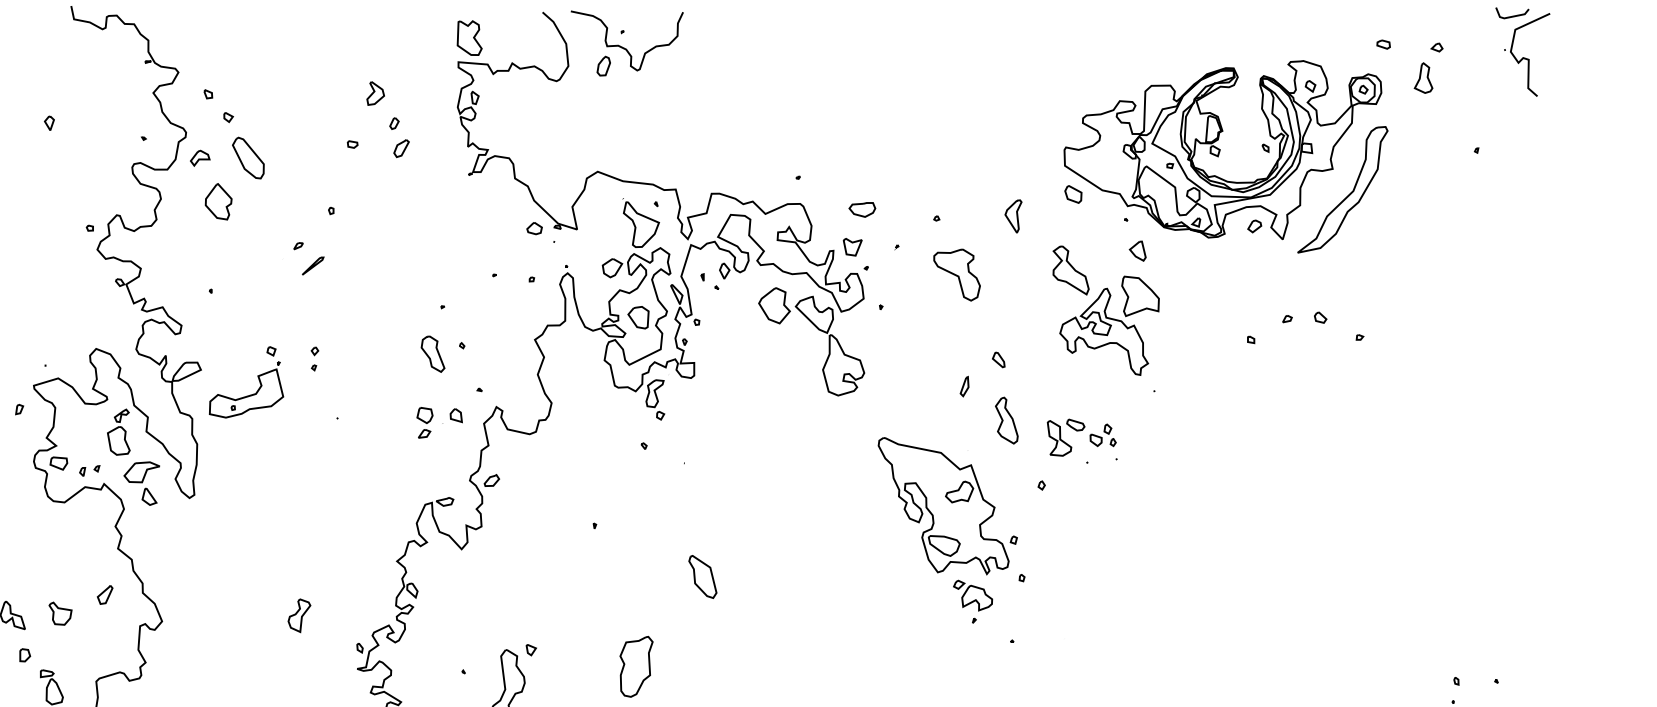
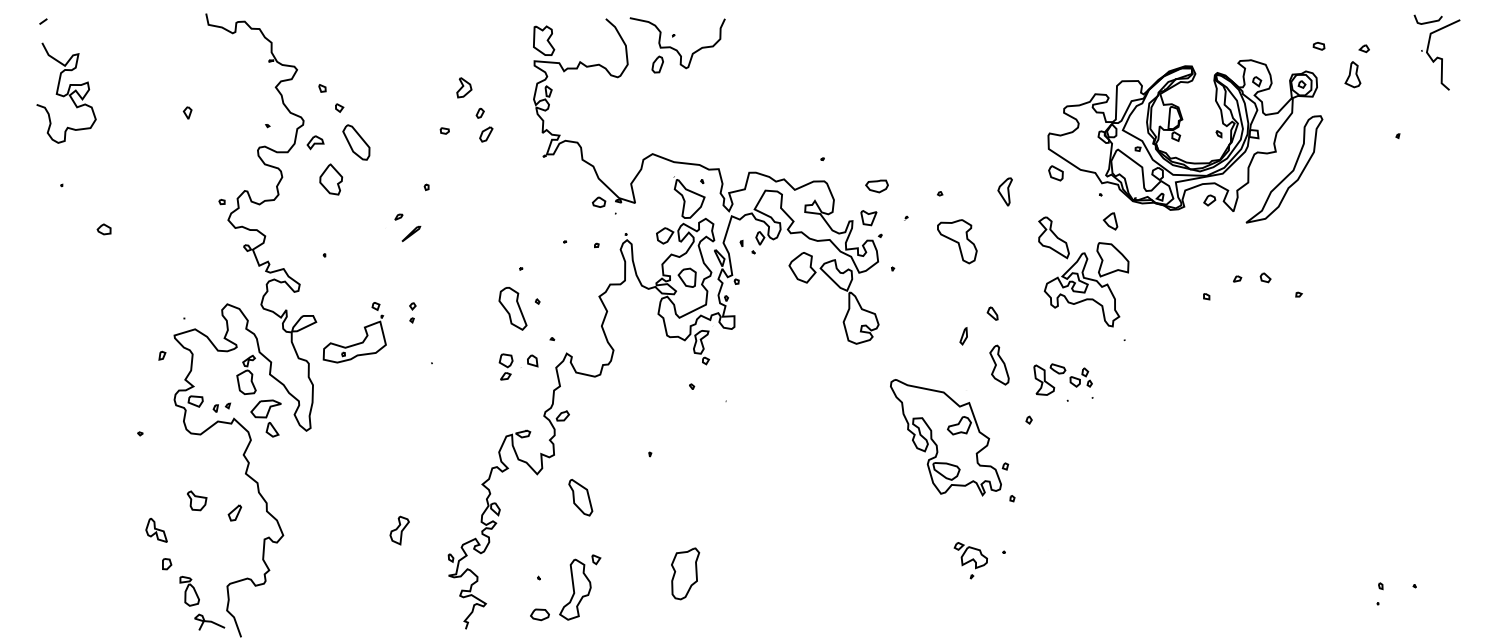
part: (432, 353) -> (512, 308), size x1.4
part: (702, 576) -> (580, 497), moved
part: (972, 601) -> (970, 560), moved
part: (60, 613) -> (197, 500), moved

